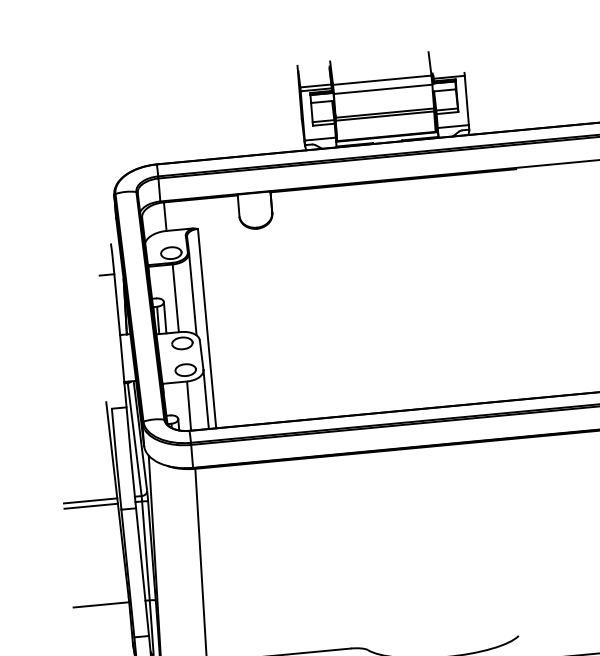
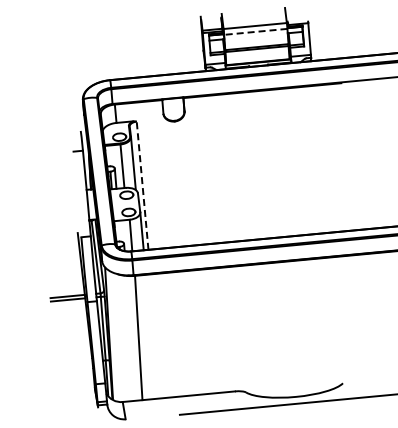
line: (382, 88) -> (255, 31), solid -> dashed
line: (206, 328) -> (142, 185), solid -> dashed
line: (101, 605) -> (74, 363), removed

